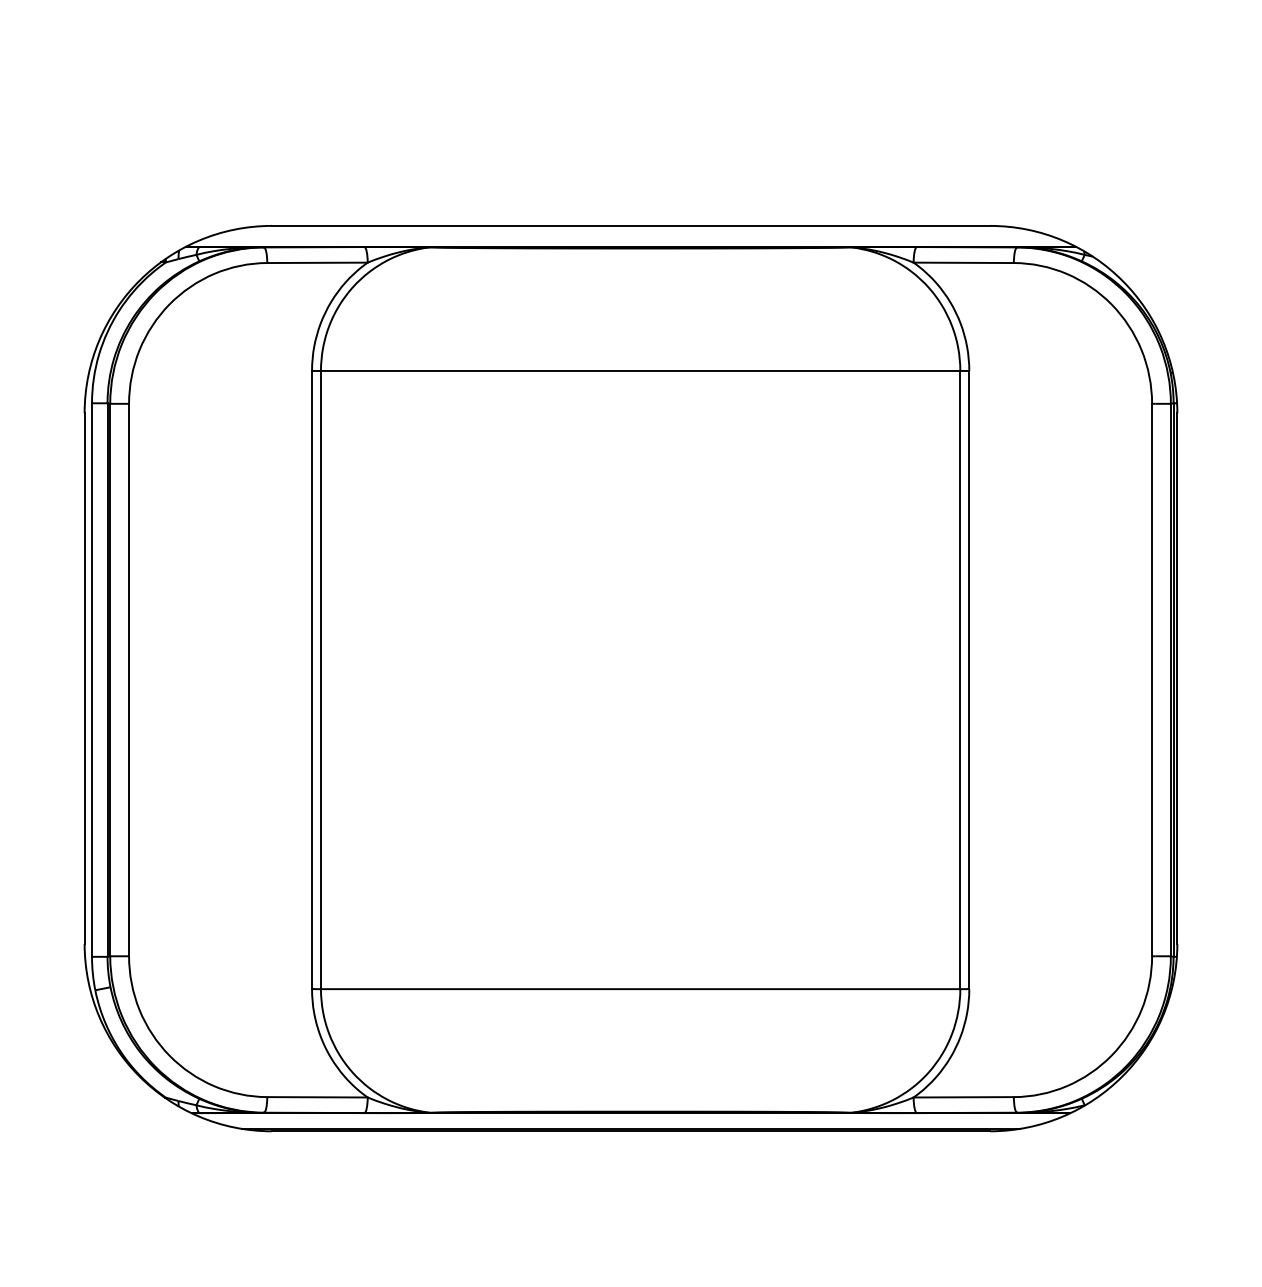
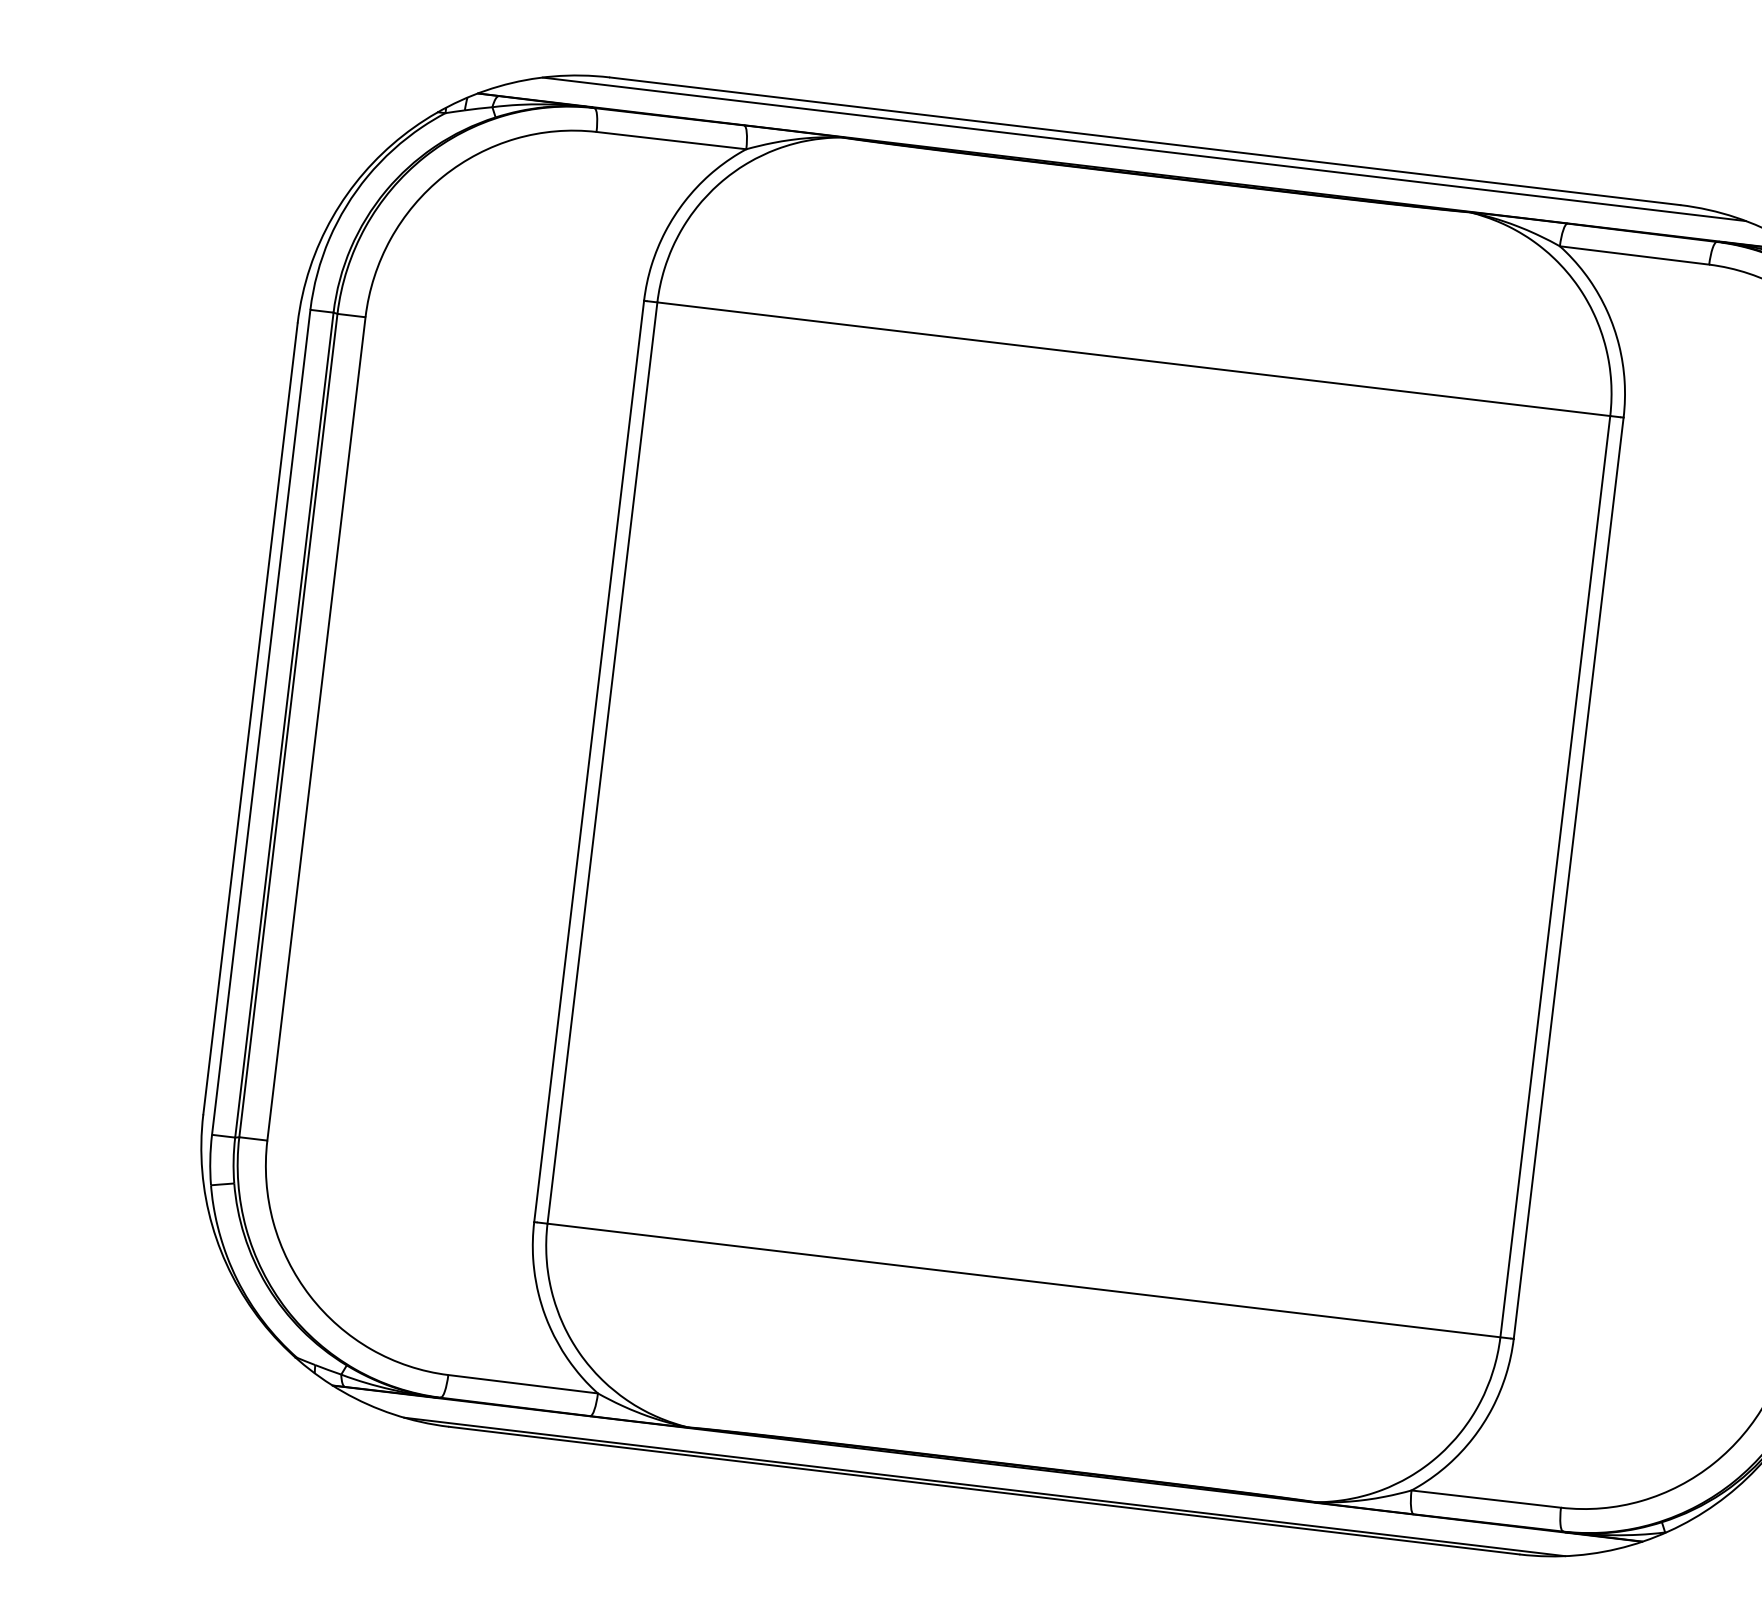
line: (630, 231) -> (1143, 149), added

